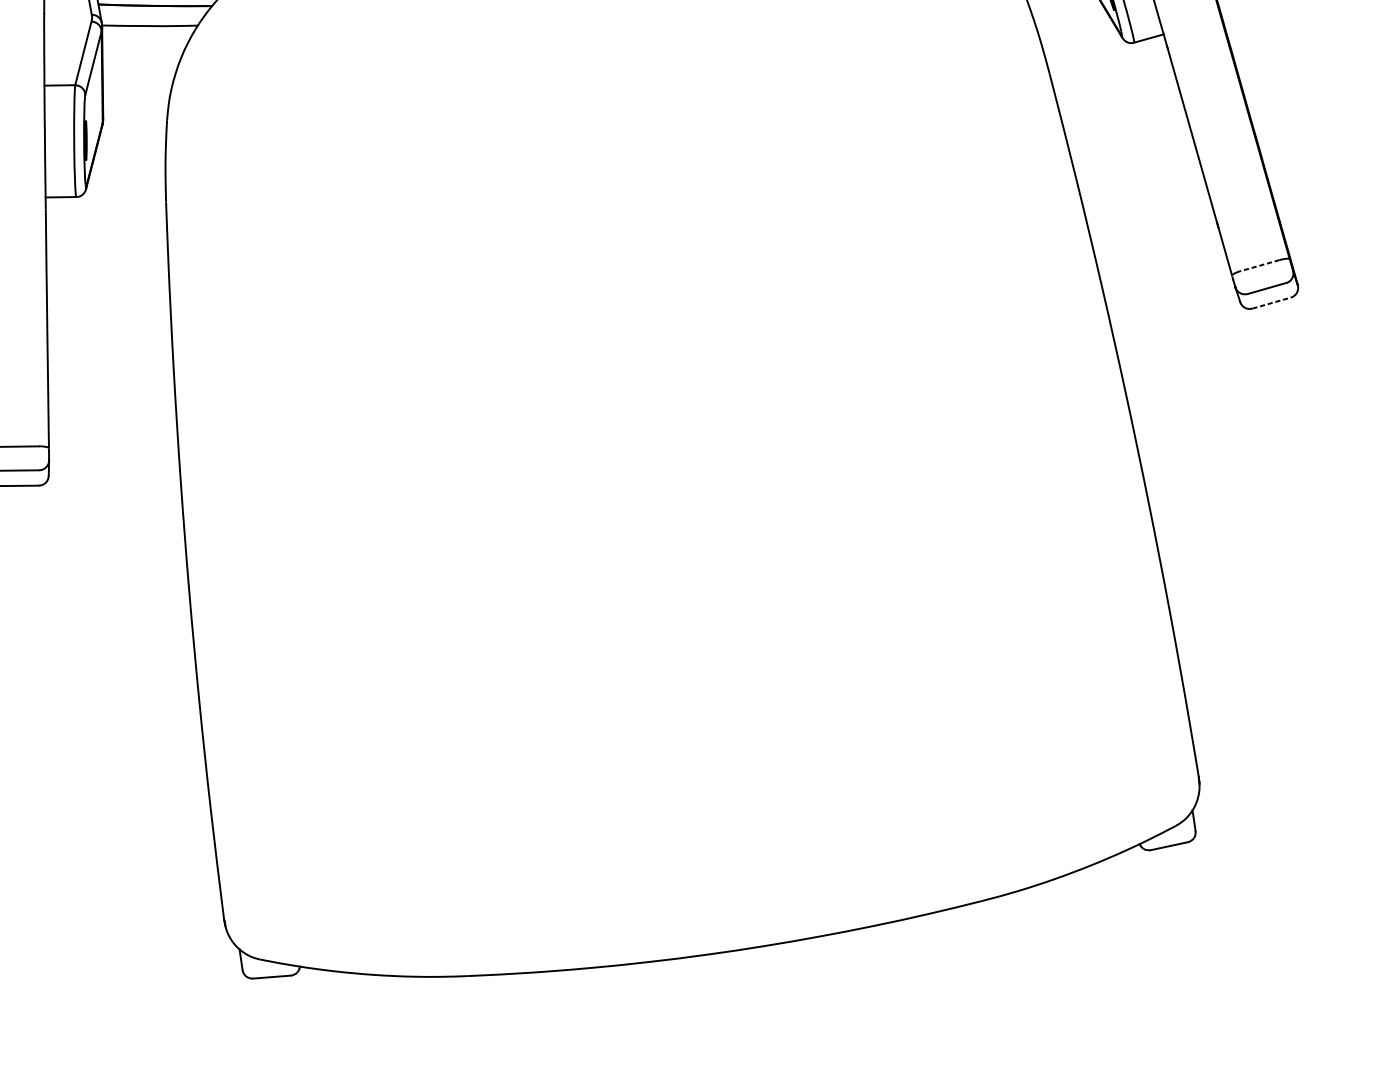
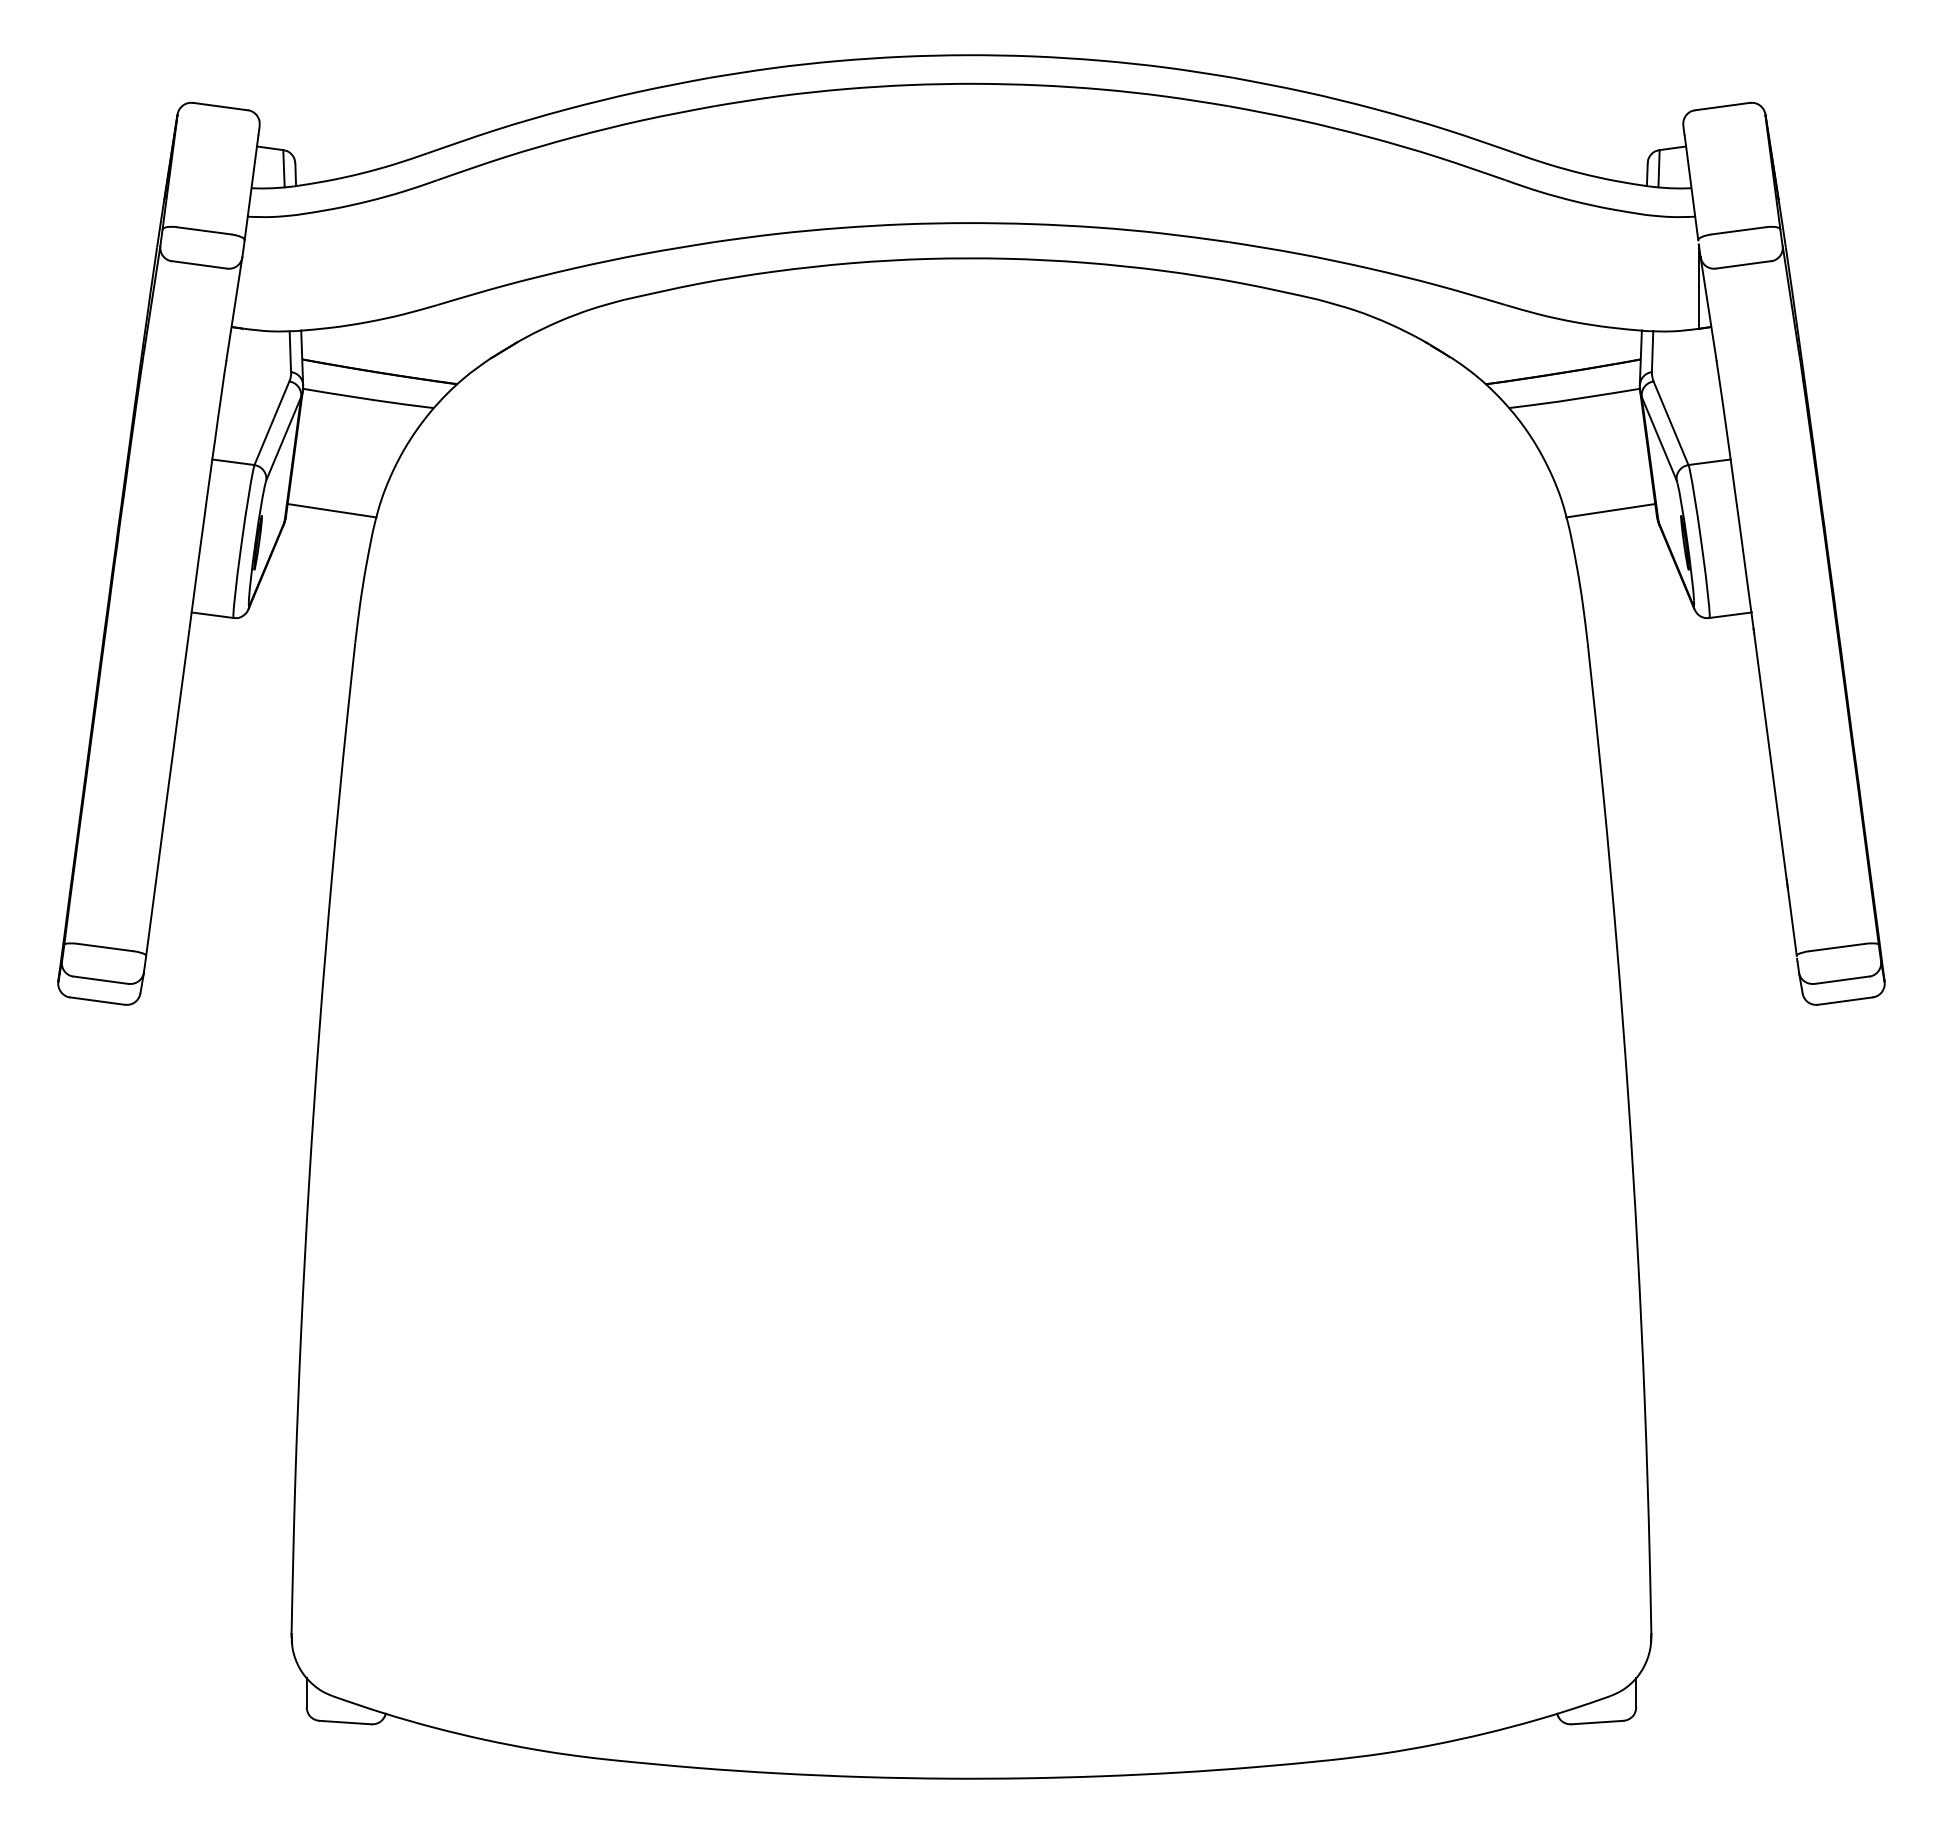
line: (135, 109) -> (331, 510), added
line: (1260, 265) -> (1837, 947), dashed -> solid
line: (1271, 303) -> (1845, 1001), dashed -> solid

